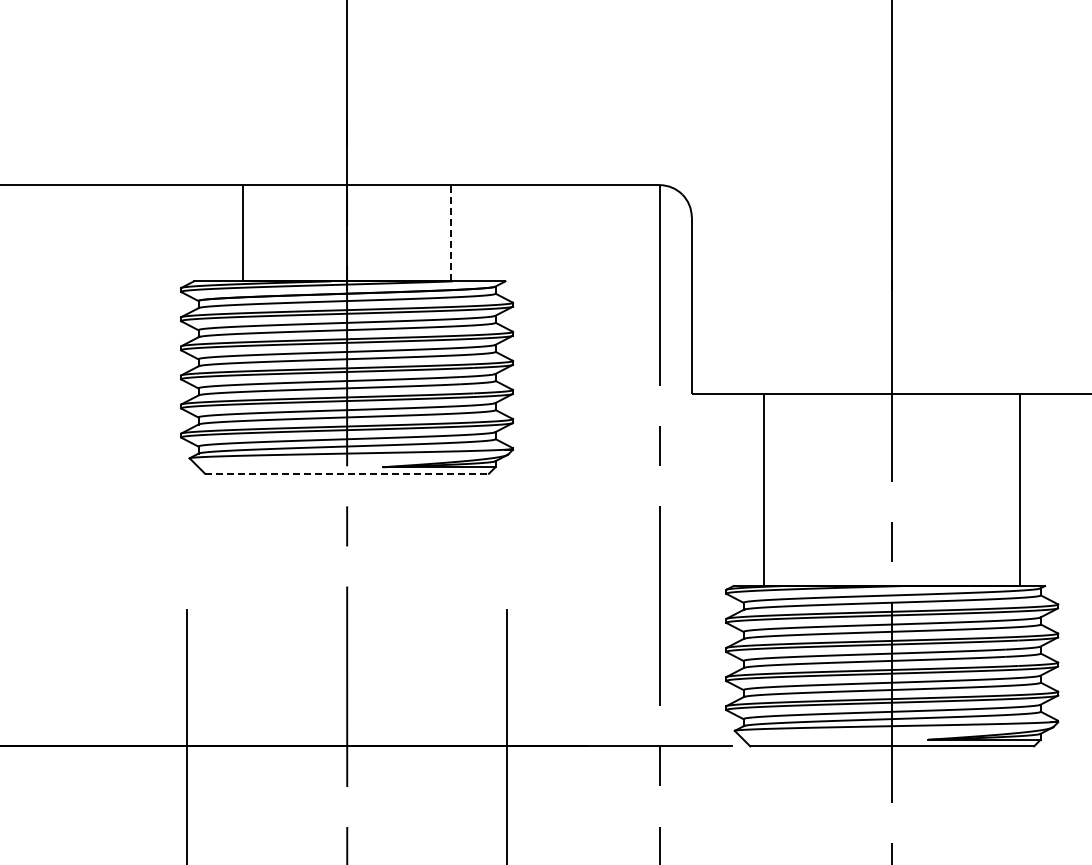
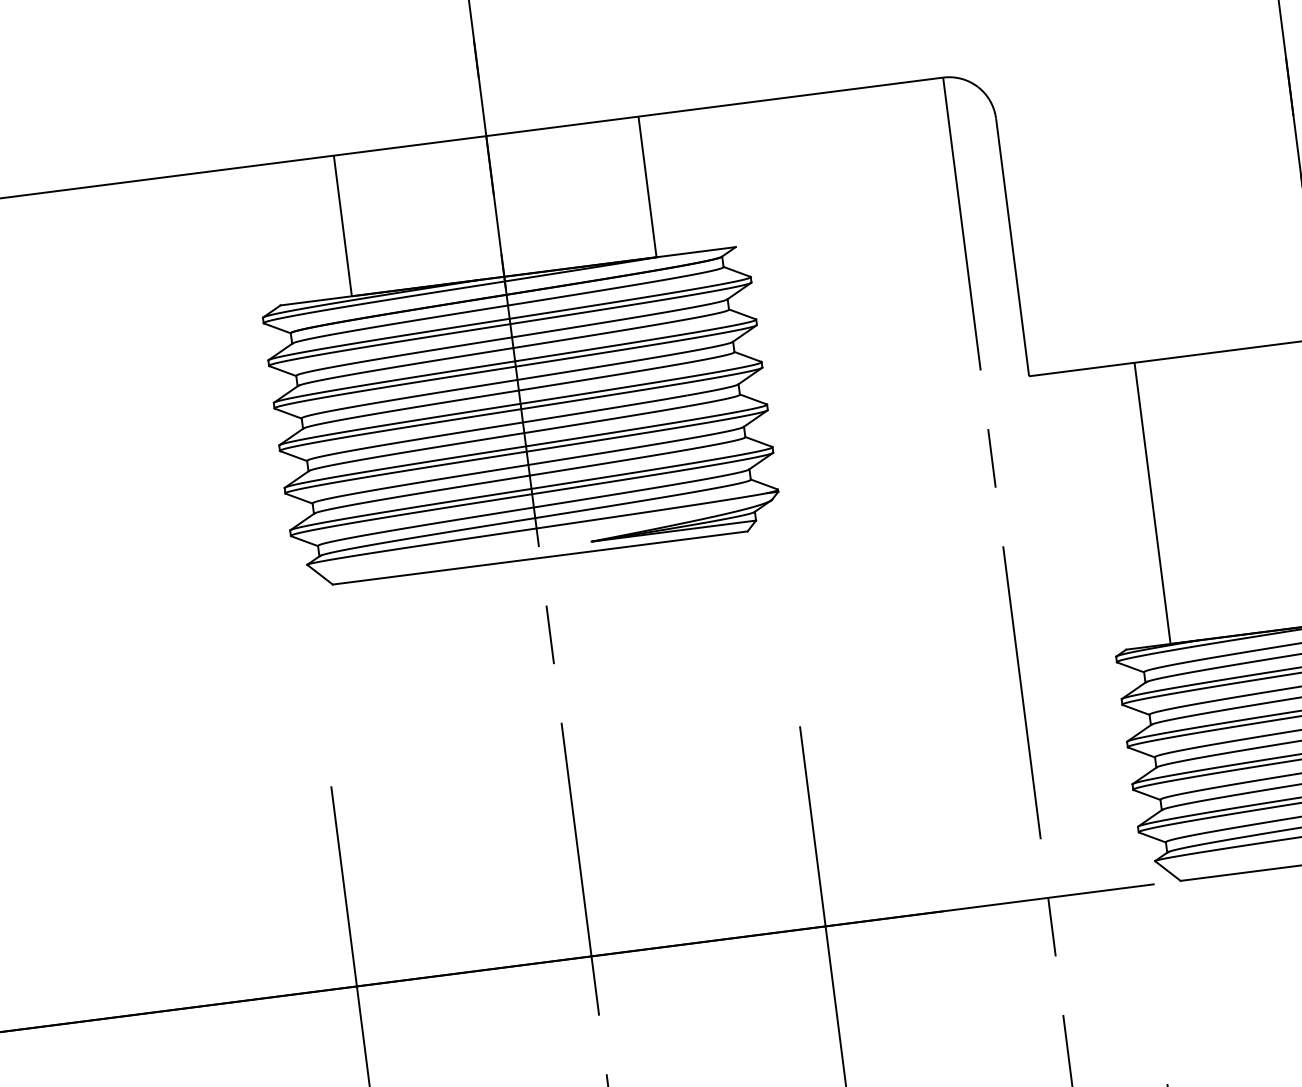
line: (451, 232) -> (647, 185), dashed -> solid
line: (347, 473) -> (540, 557), dashed -> solid

